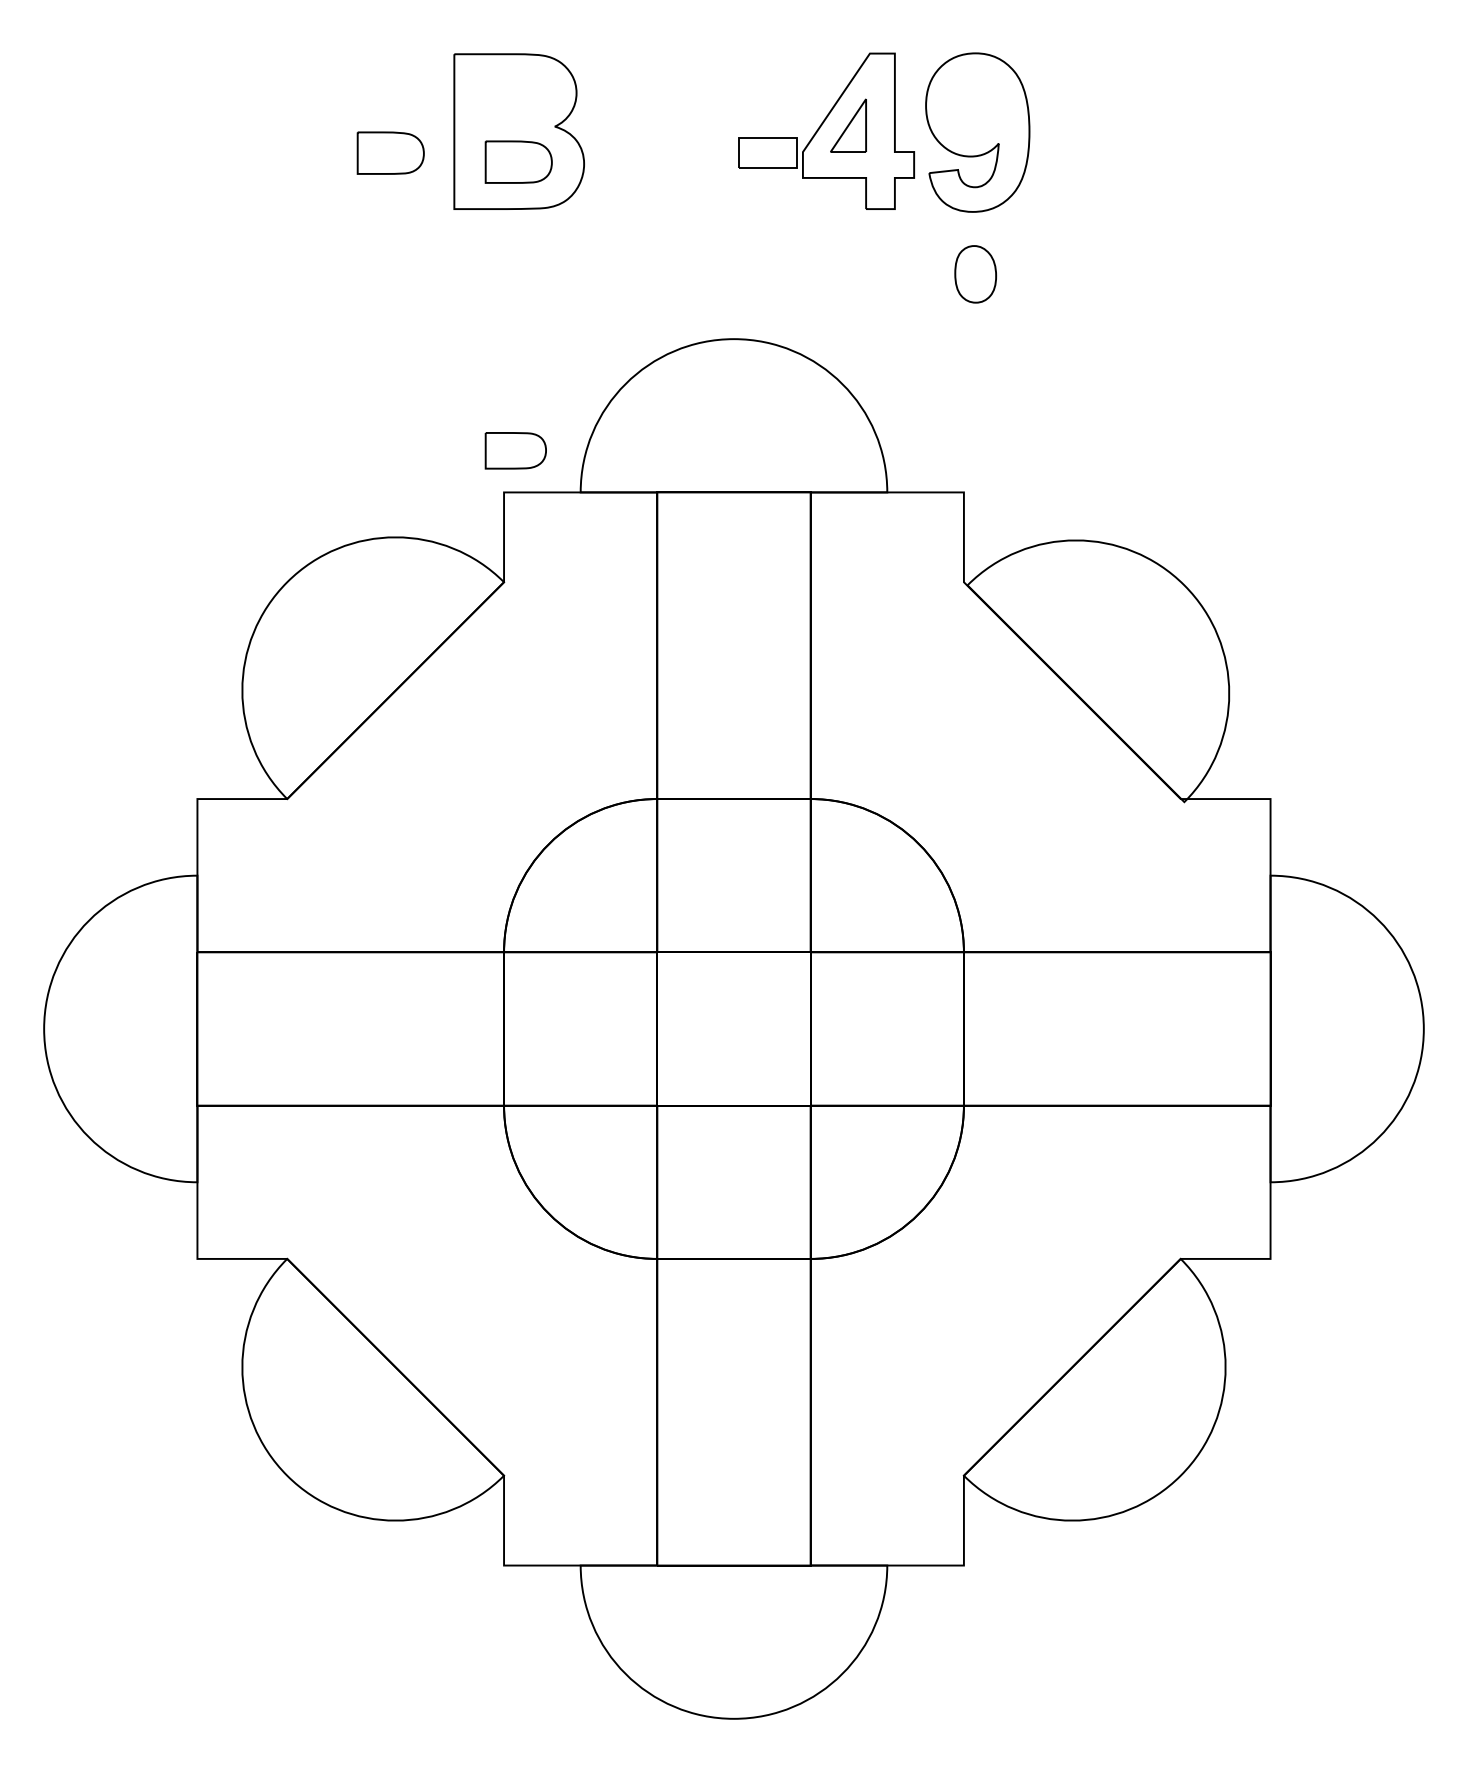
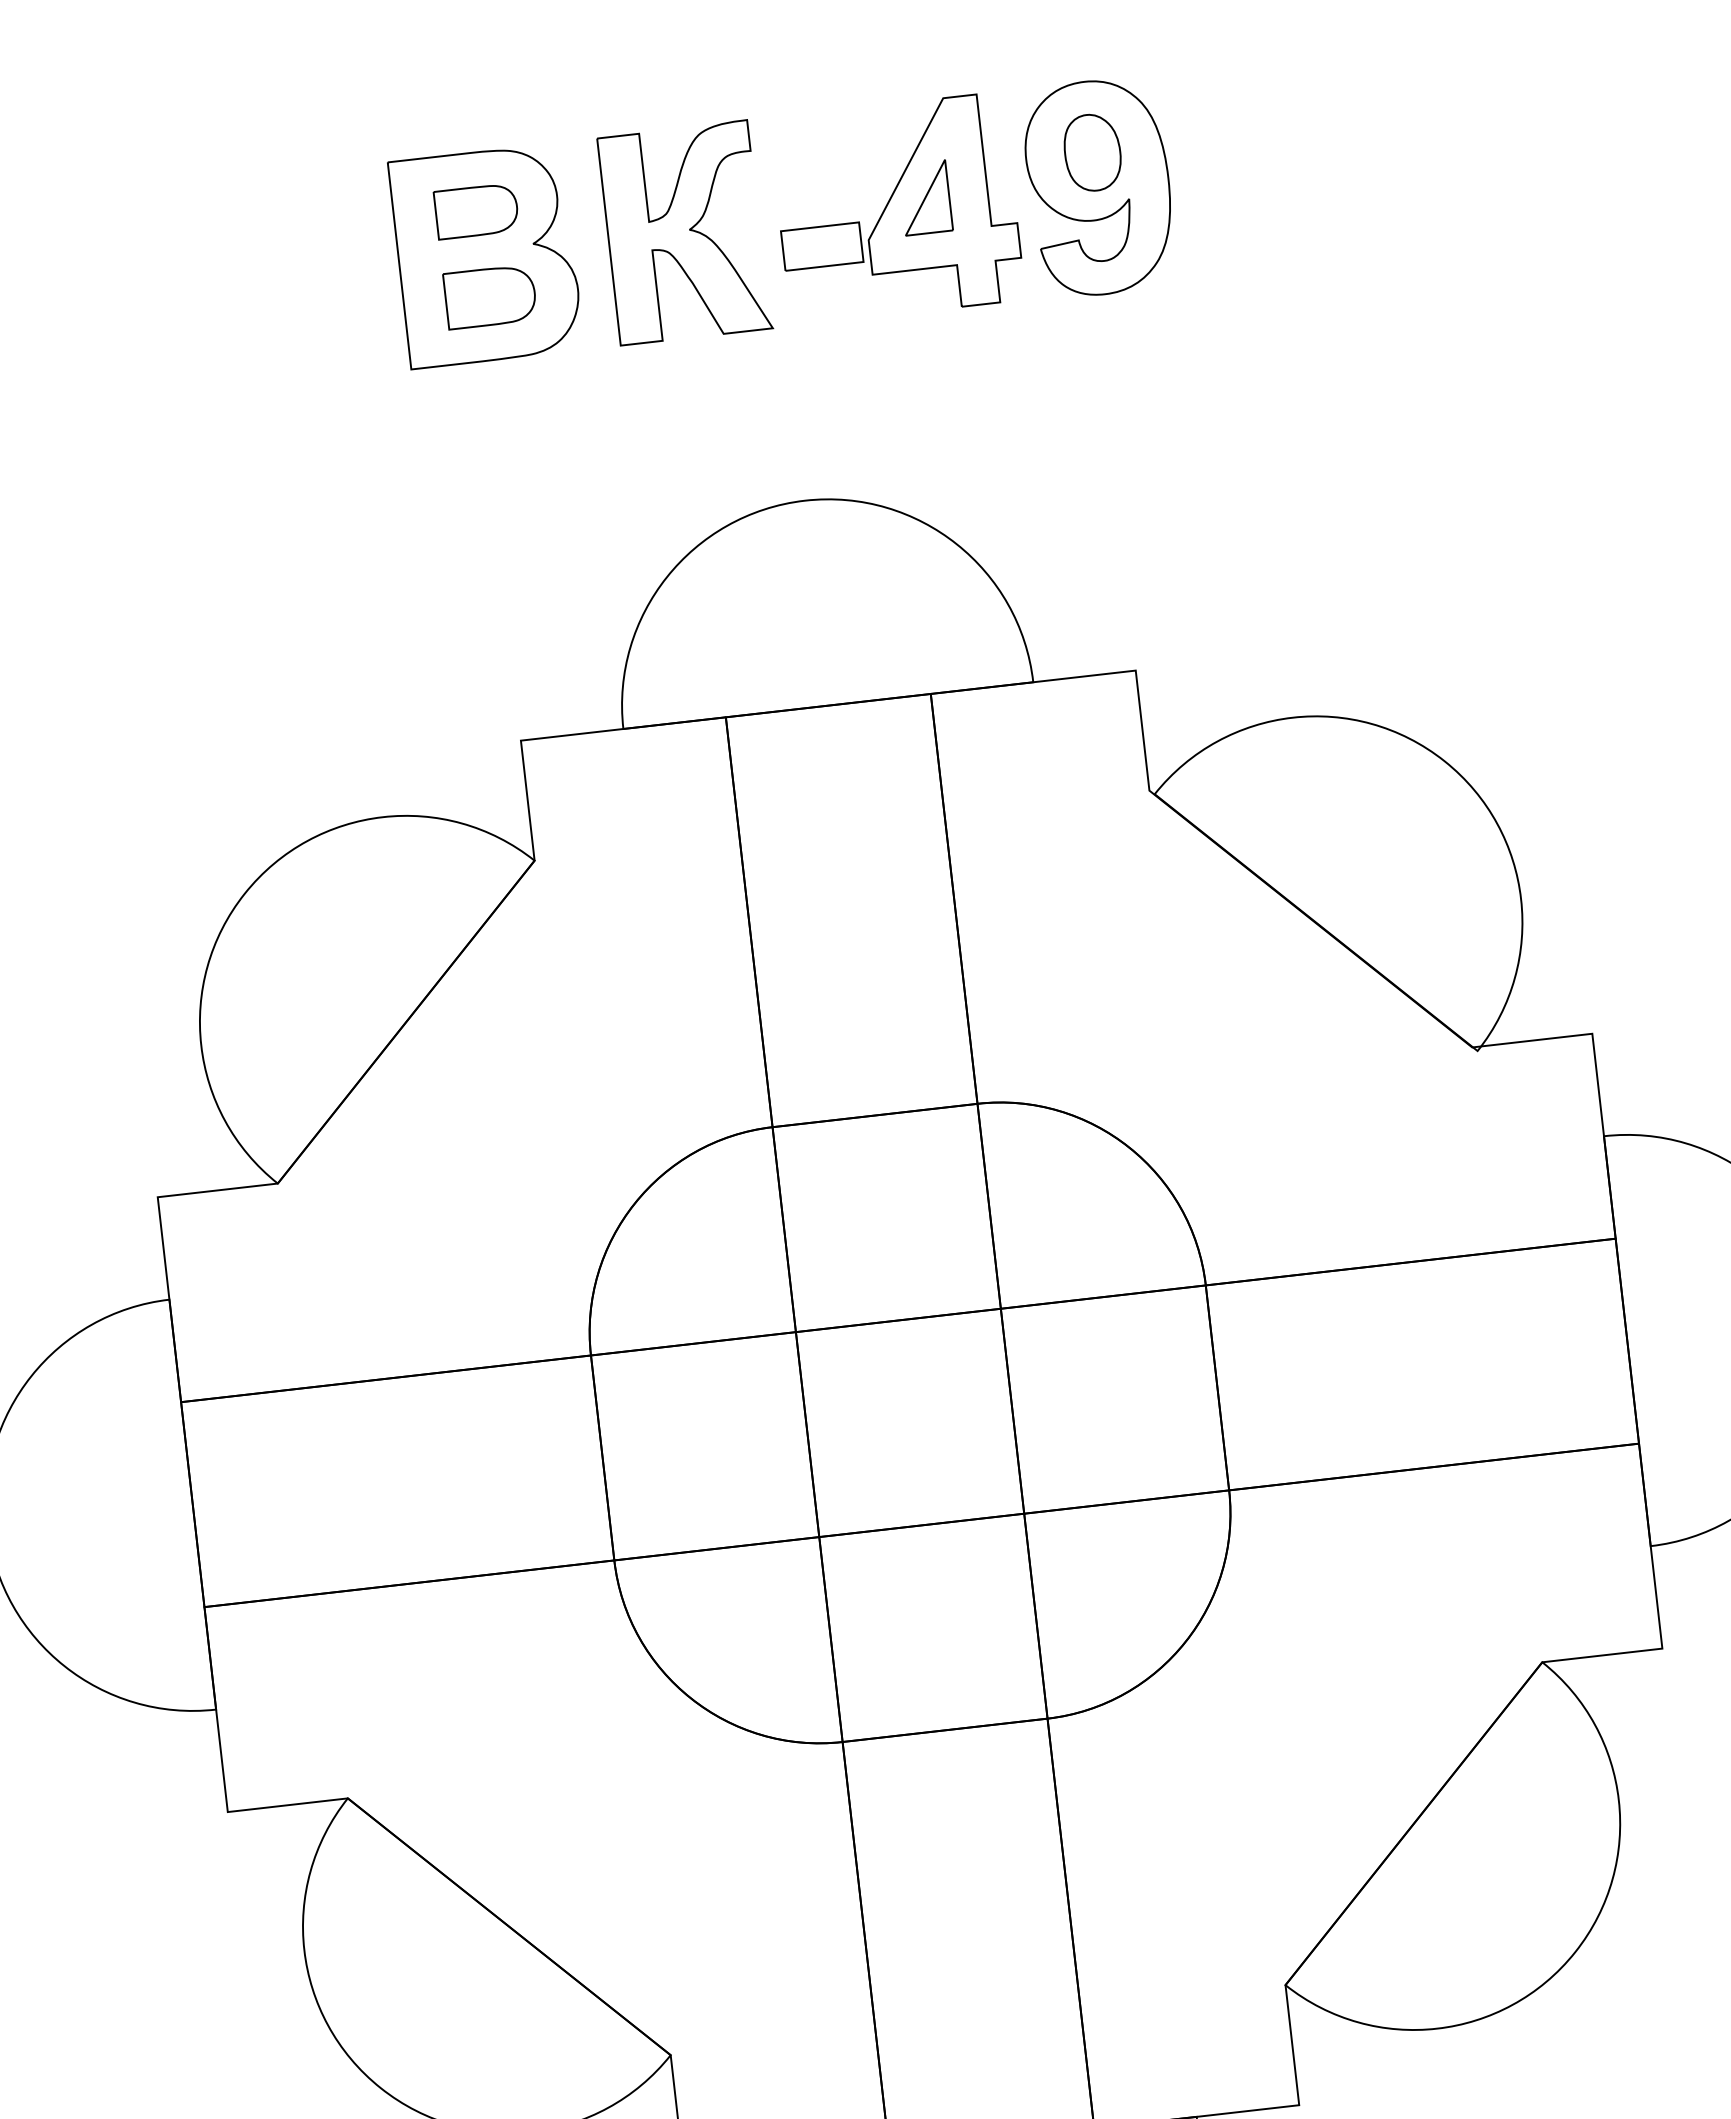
part: (667, 130) -> (684, 231), added
part: (390, 152) -> (317, 303), removed
part: (975, 274) -> (1092, 152), moved
part: (515, 450) -> (476, 210), moved

